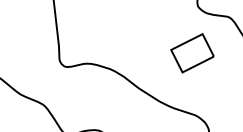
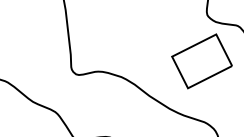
part: (191, 53) -> (201, 61), size x1.43

